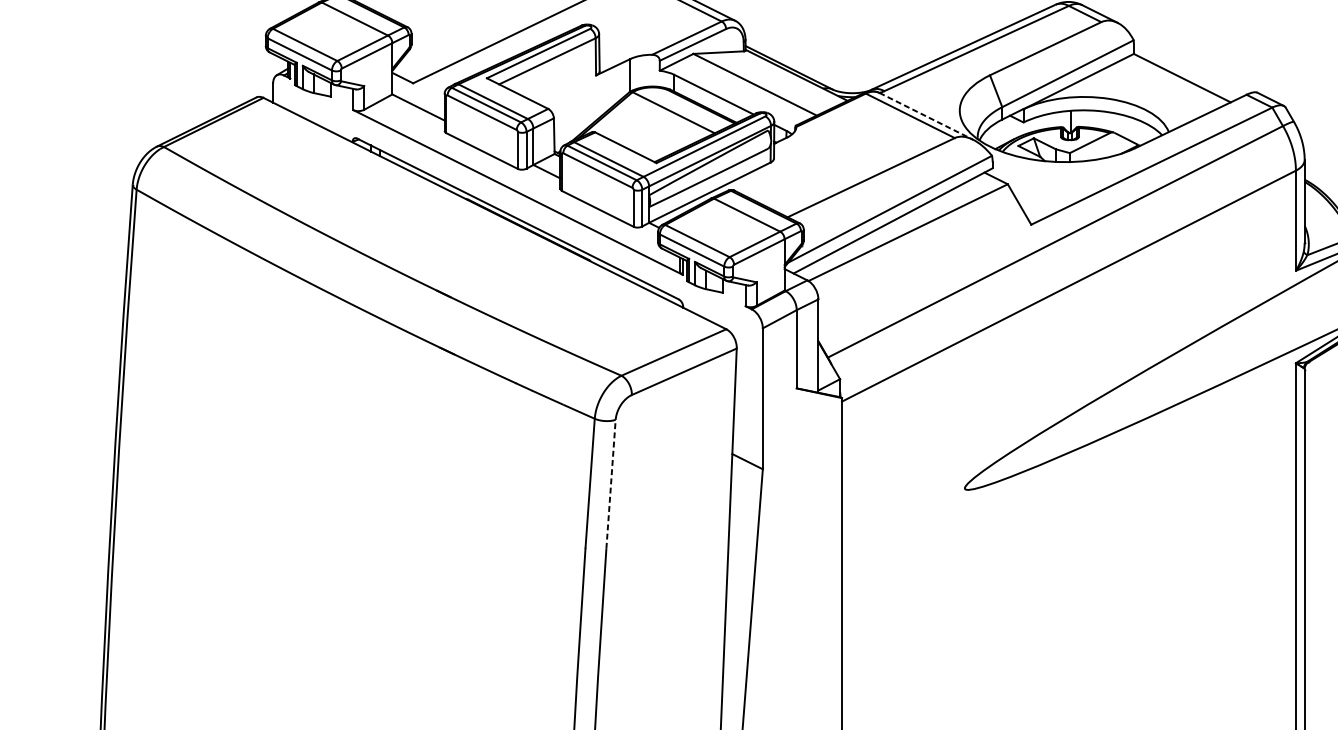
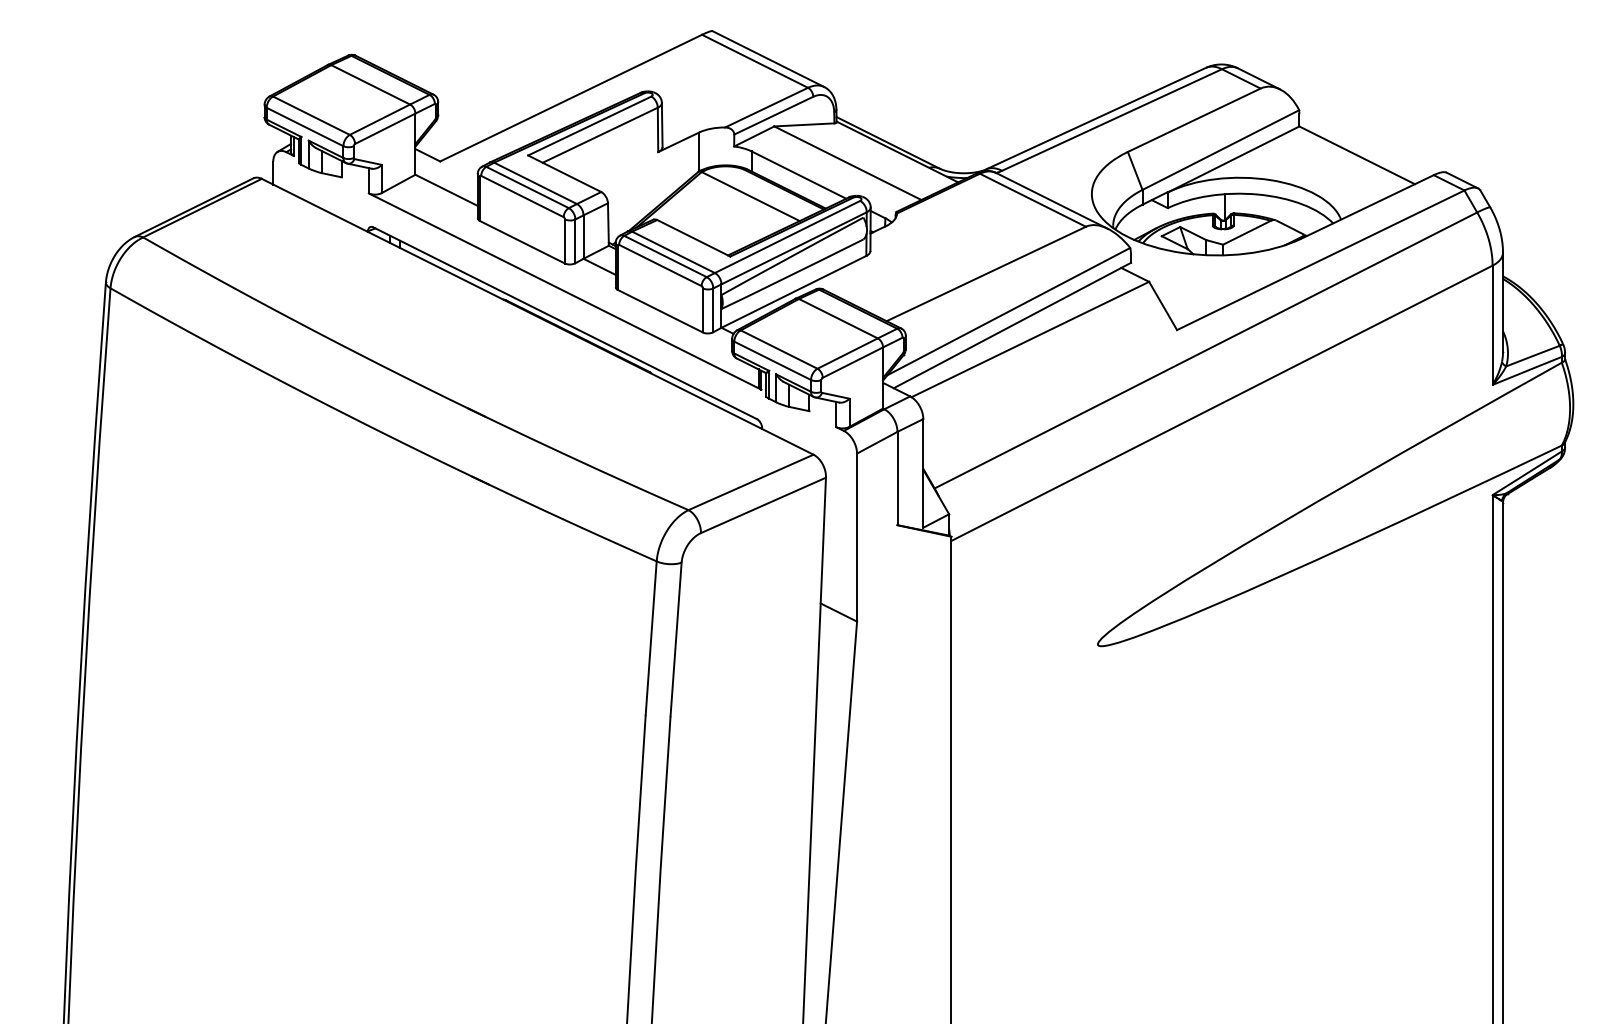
line: (925, 116) -> (1051, 200), dashed -> solid
line: (611, 484) -> (676, 639), dashed -> solid

